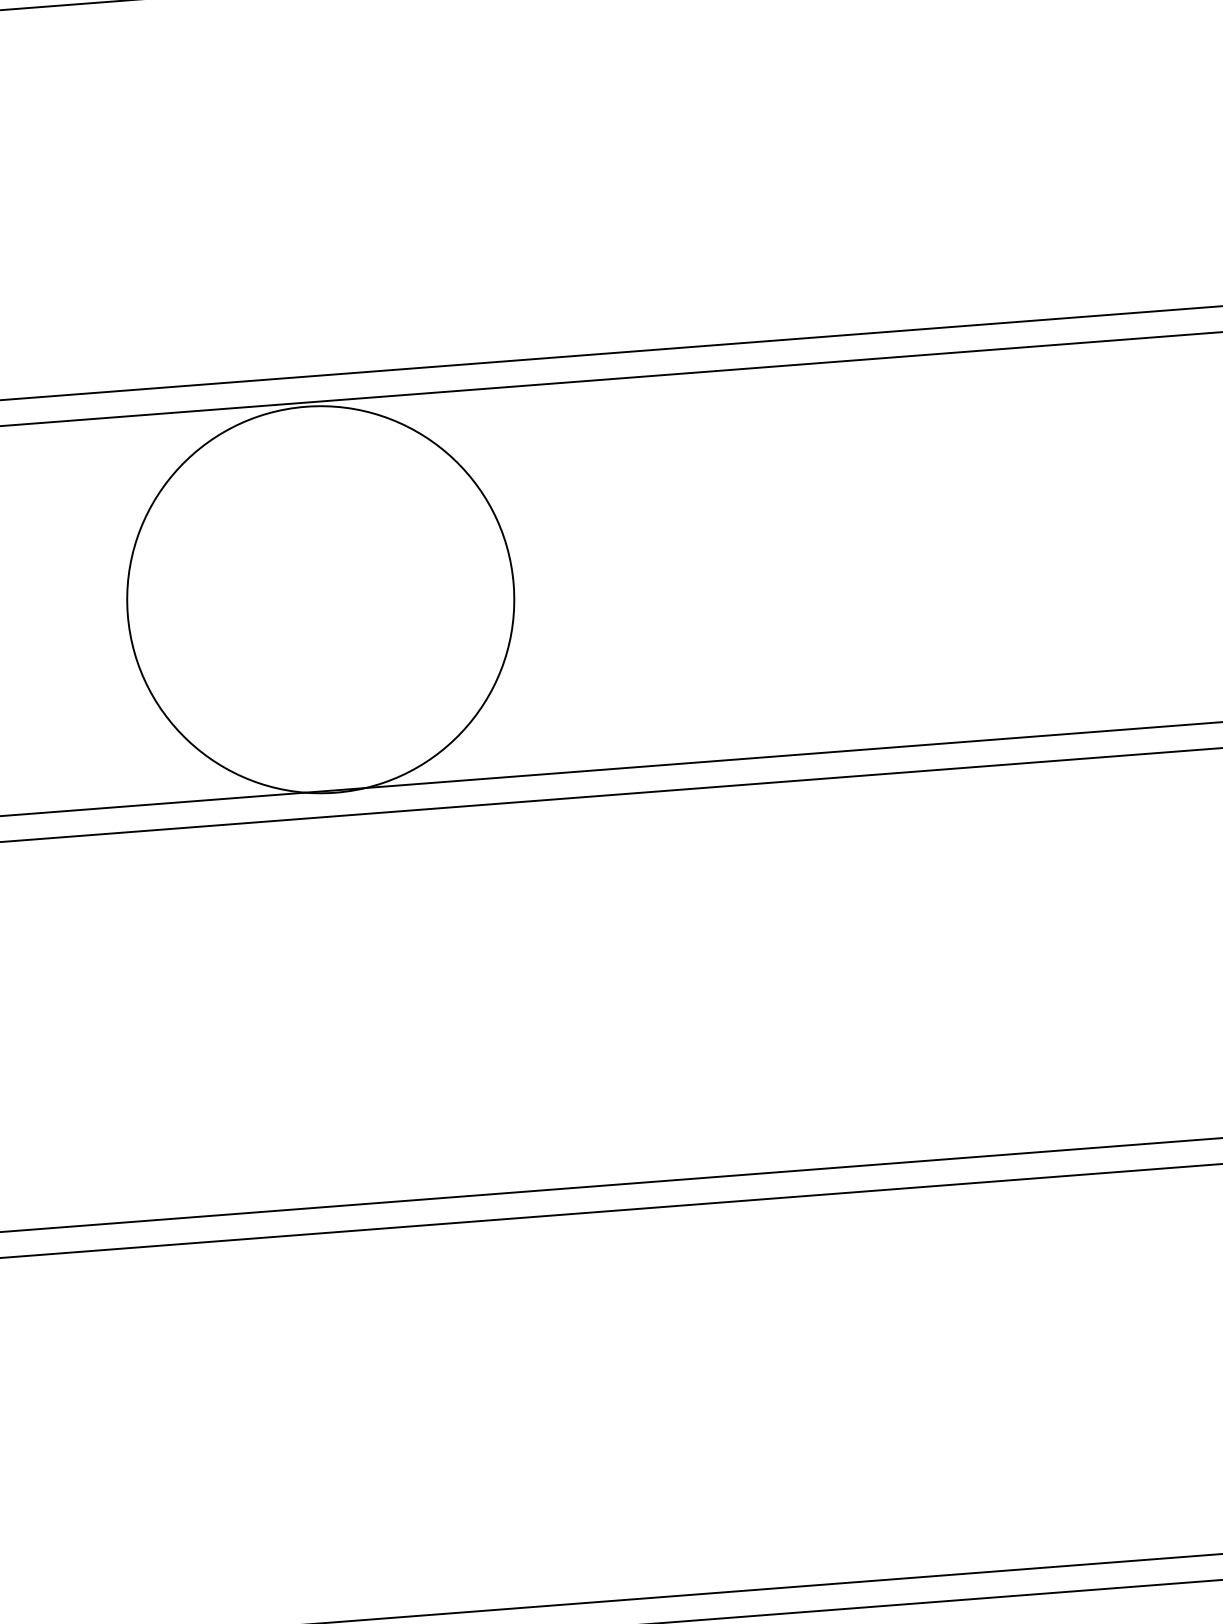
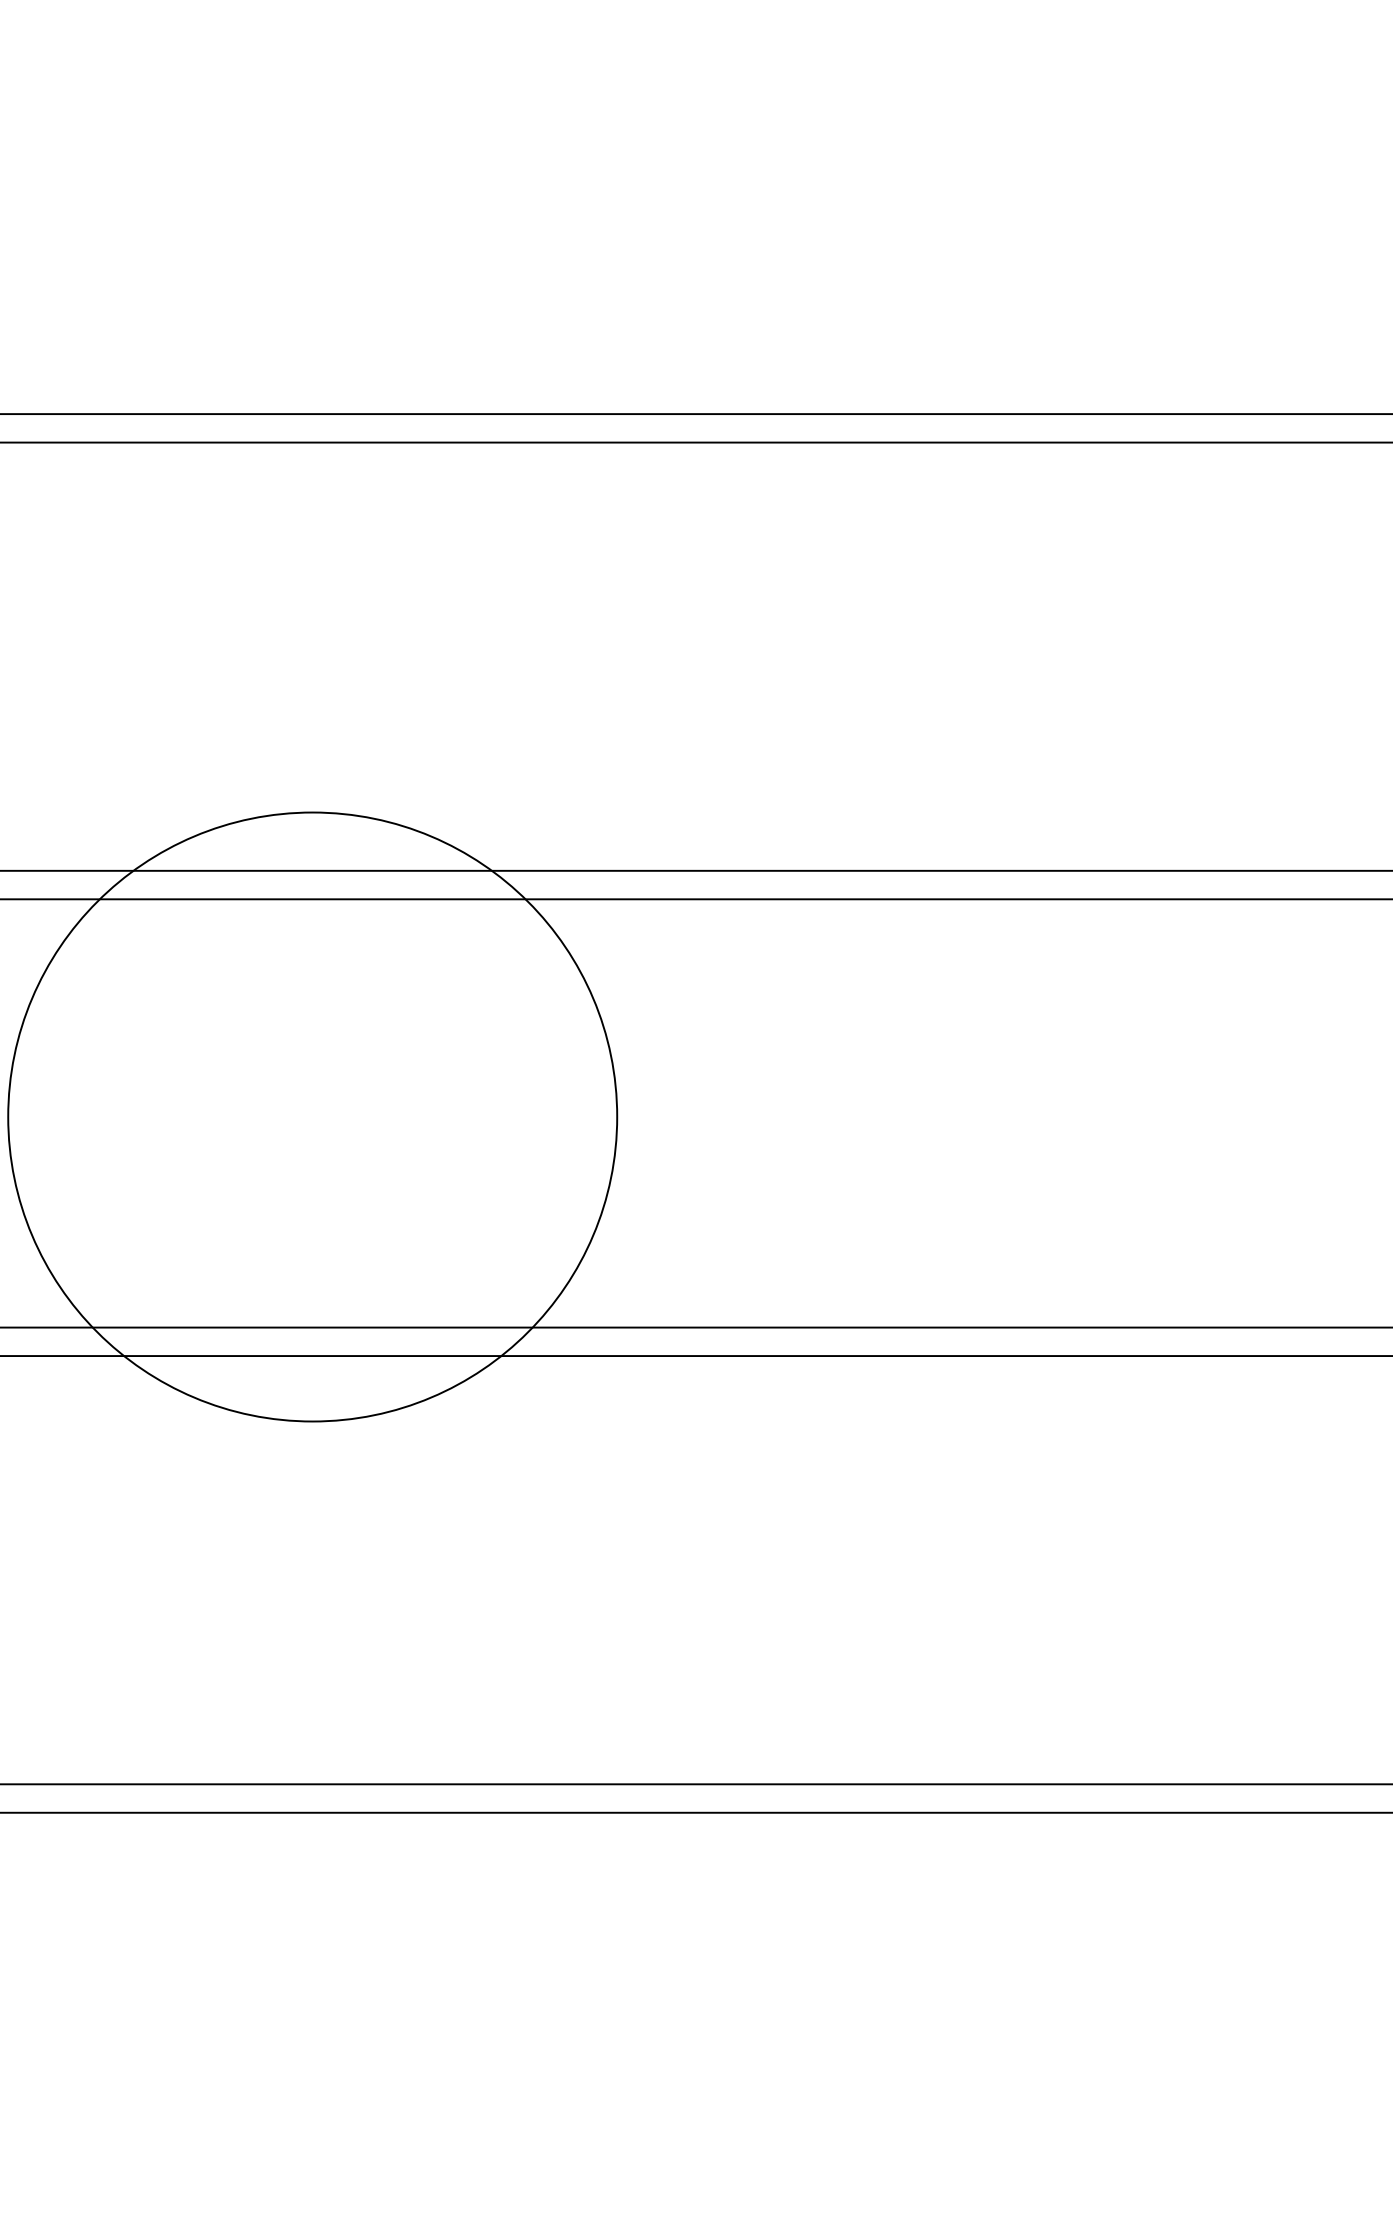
circle: (320, 599) -> (312, 1116), size x1.43

